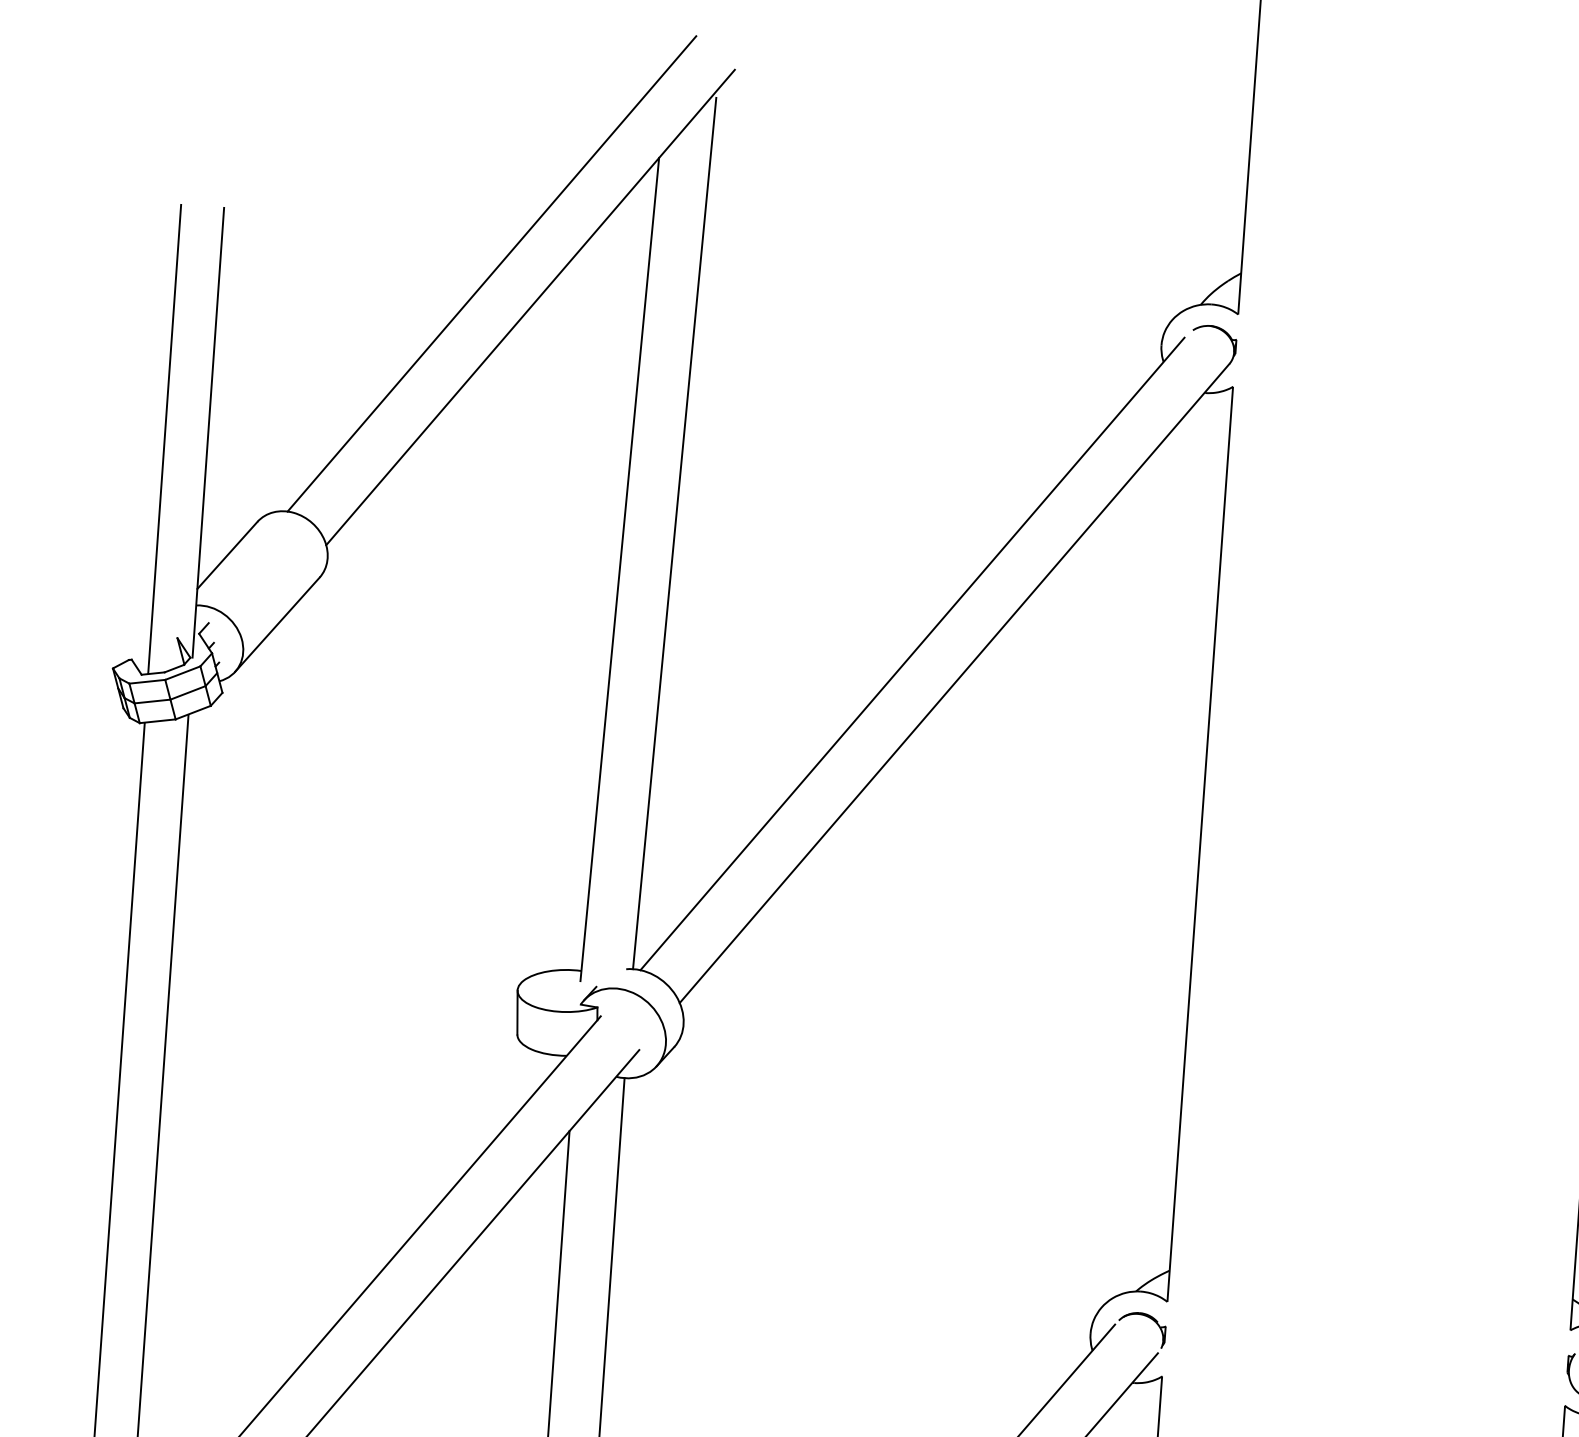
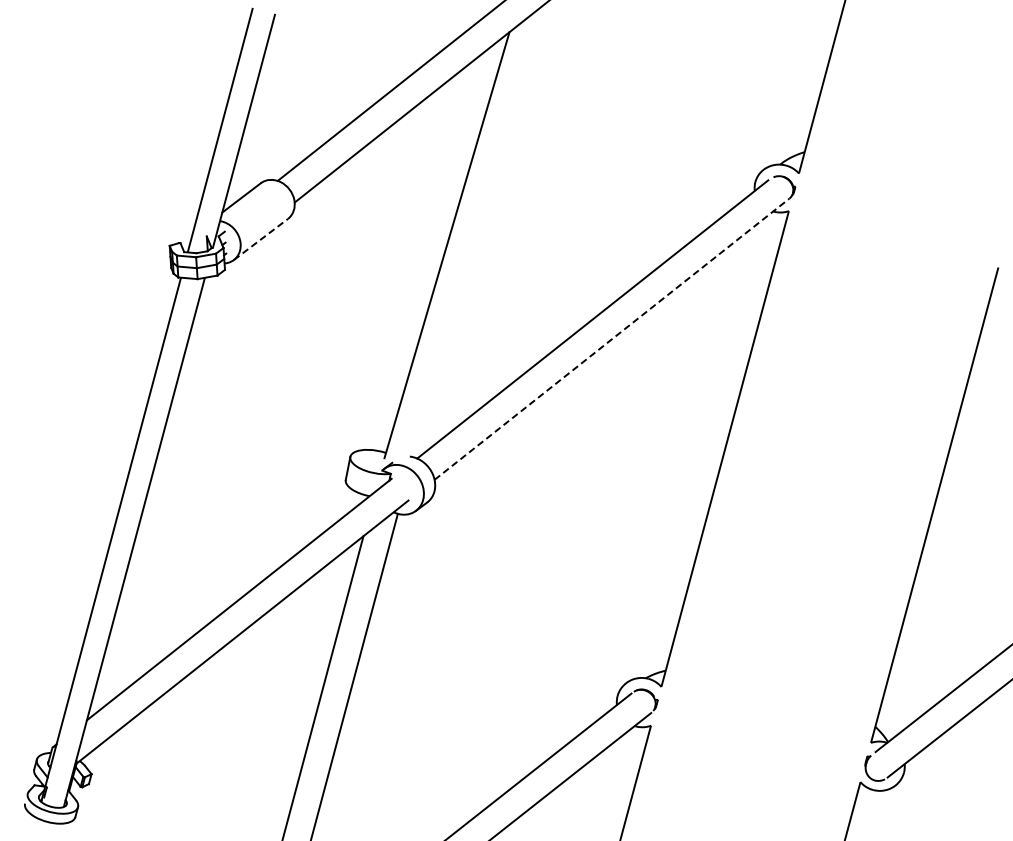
line: (674, 533) -> (479, 231), removed
line: (276, 624) -> (260, 239), solid -> dashed
line: (955, 681) -> (612, 338), solid -> dashed

